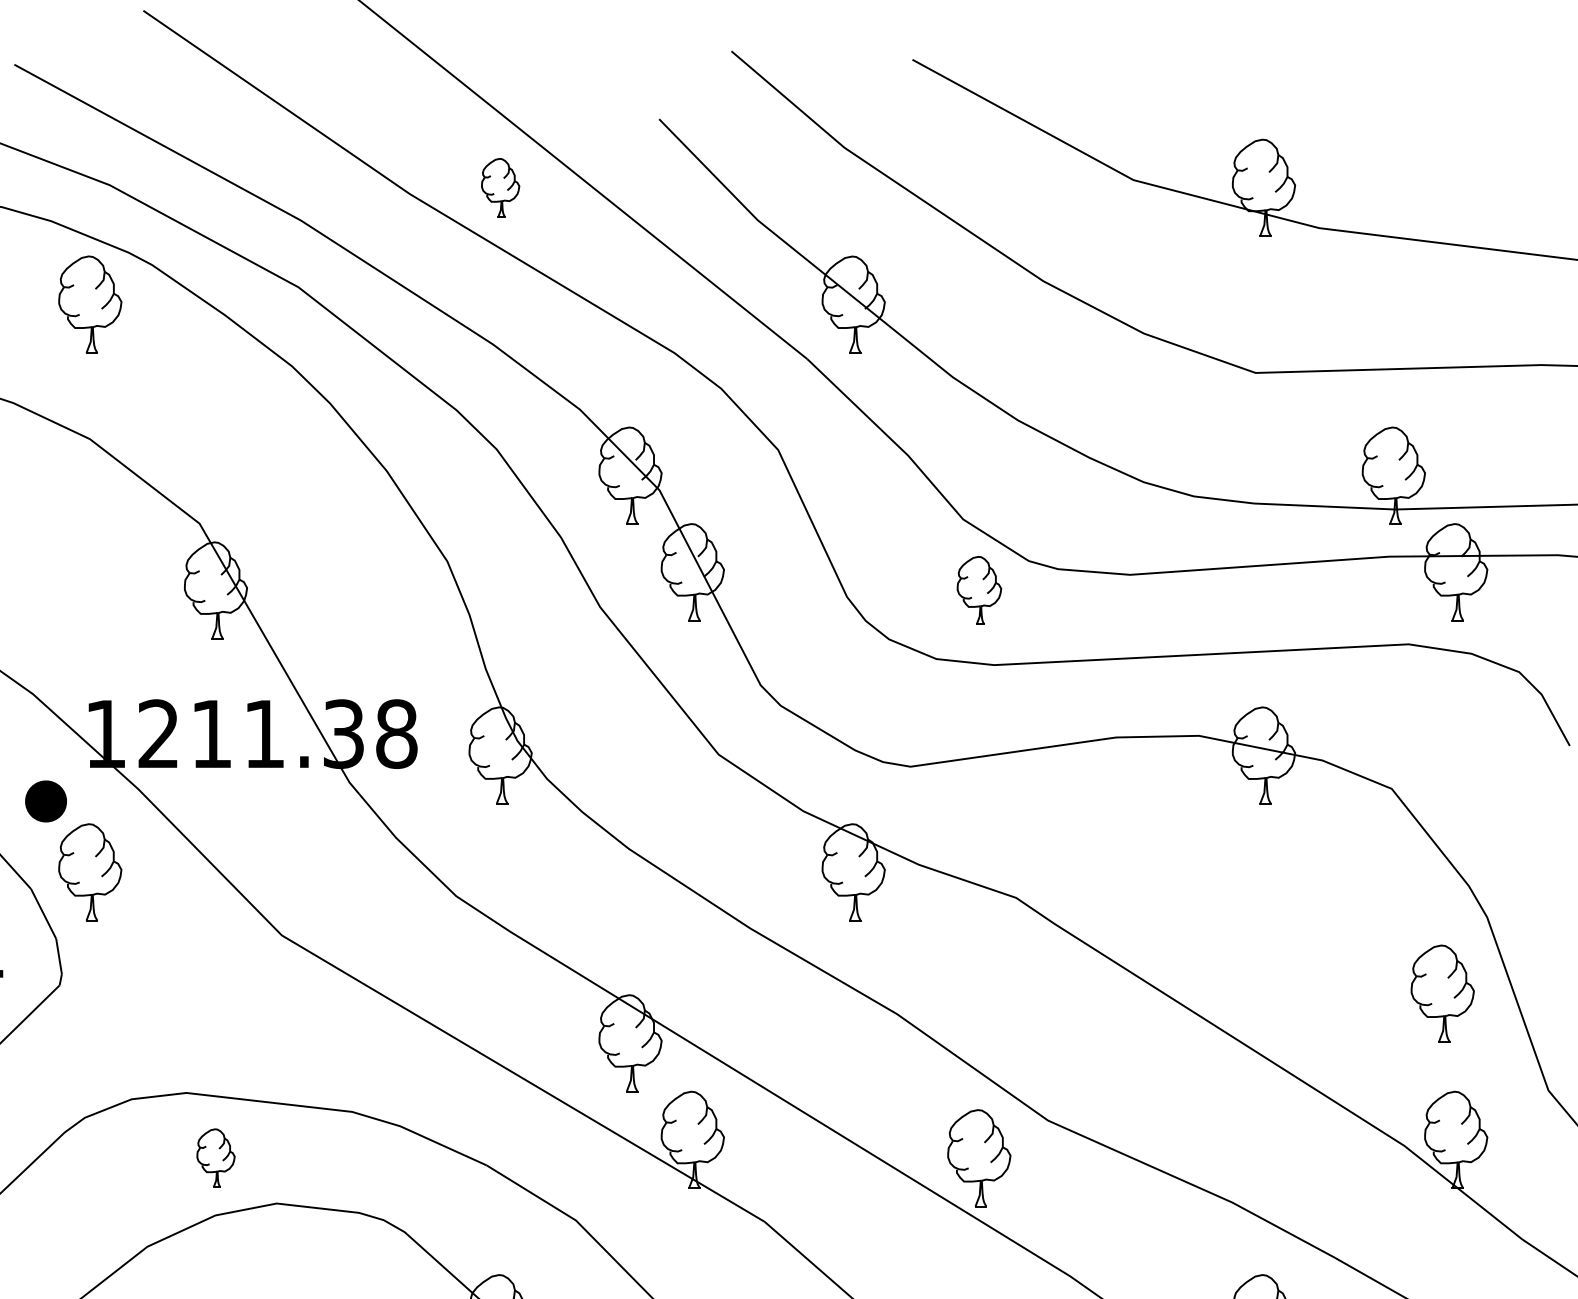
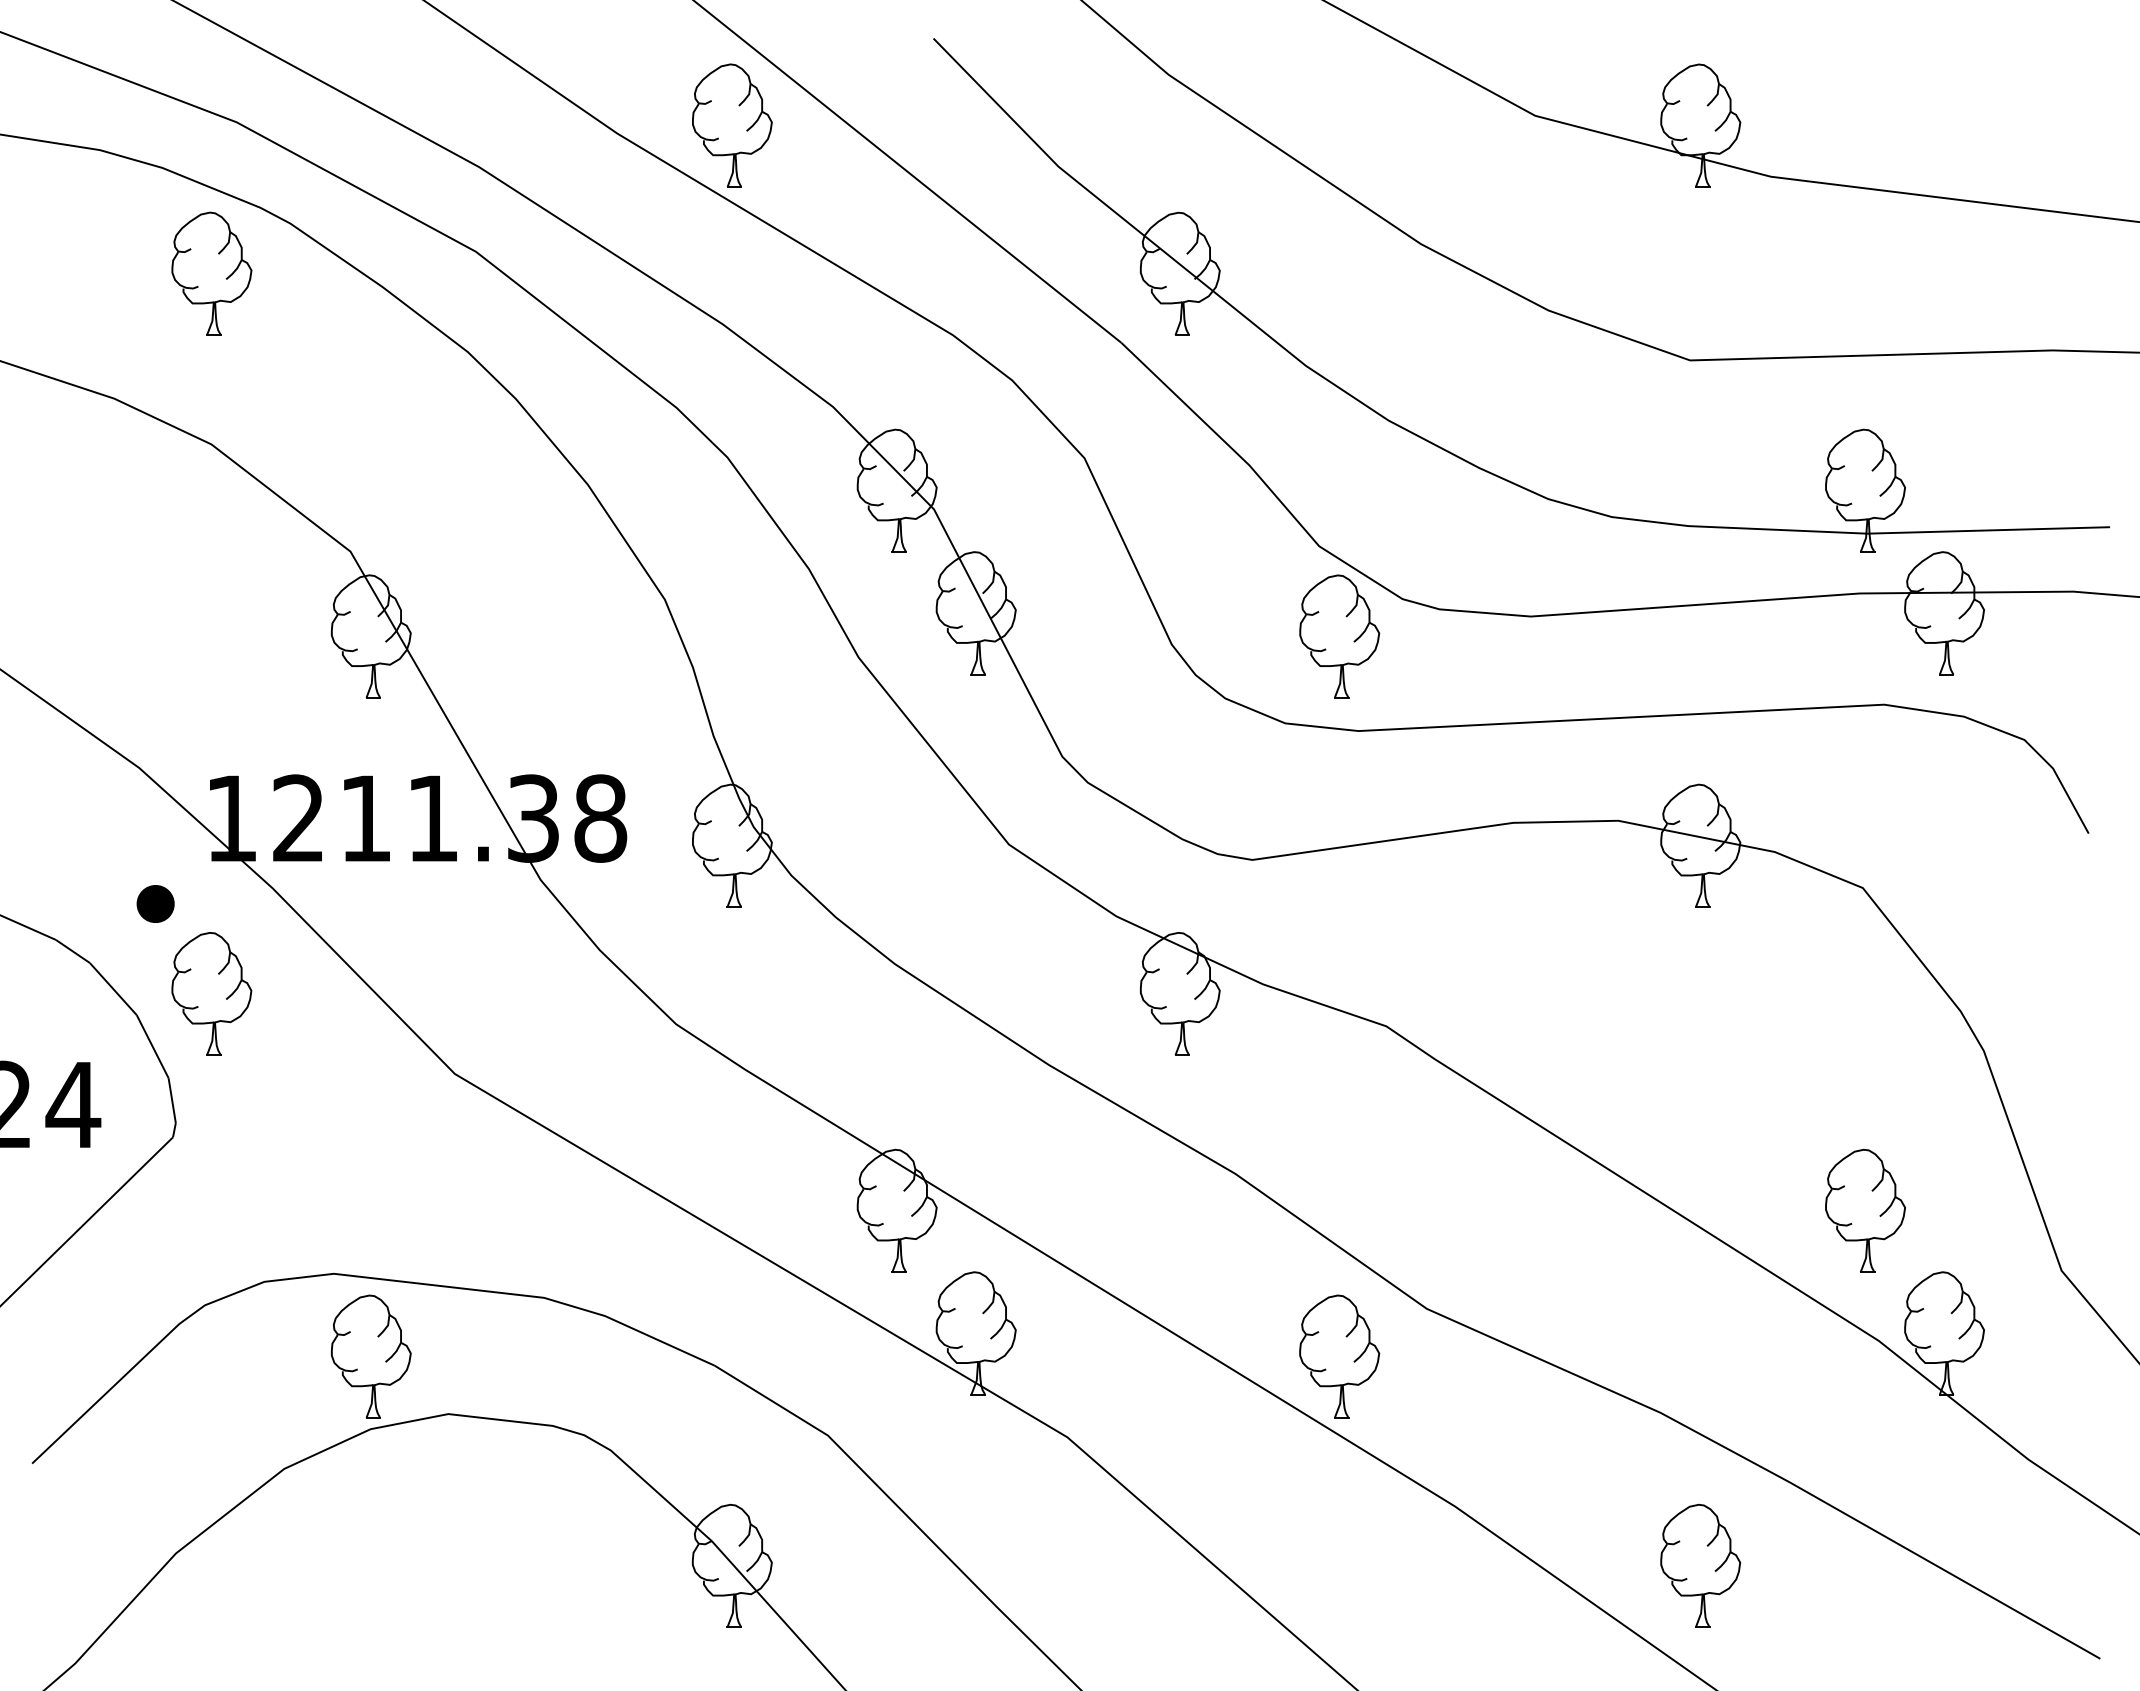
part: (500, 187) -> (732, 125), size x1.67
part: (979, 590) -> (1339, 636), size x1.43
part: (45, 801) -> (155, 903), size x0.71
part: (1442, 993) -> (1865, 1210), moved
part: (216, 1158) -> (371, 1356), size x1.67

